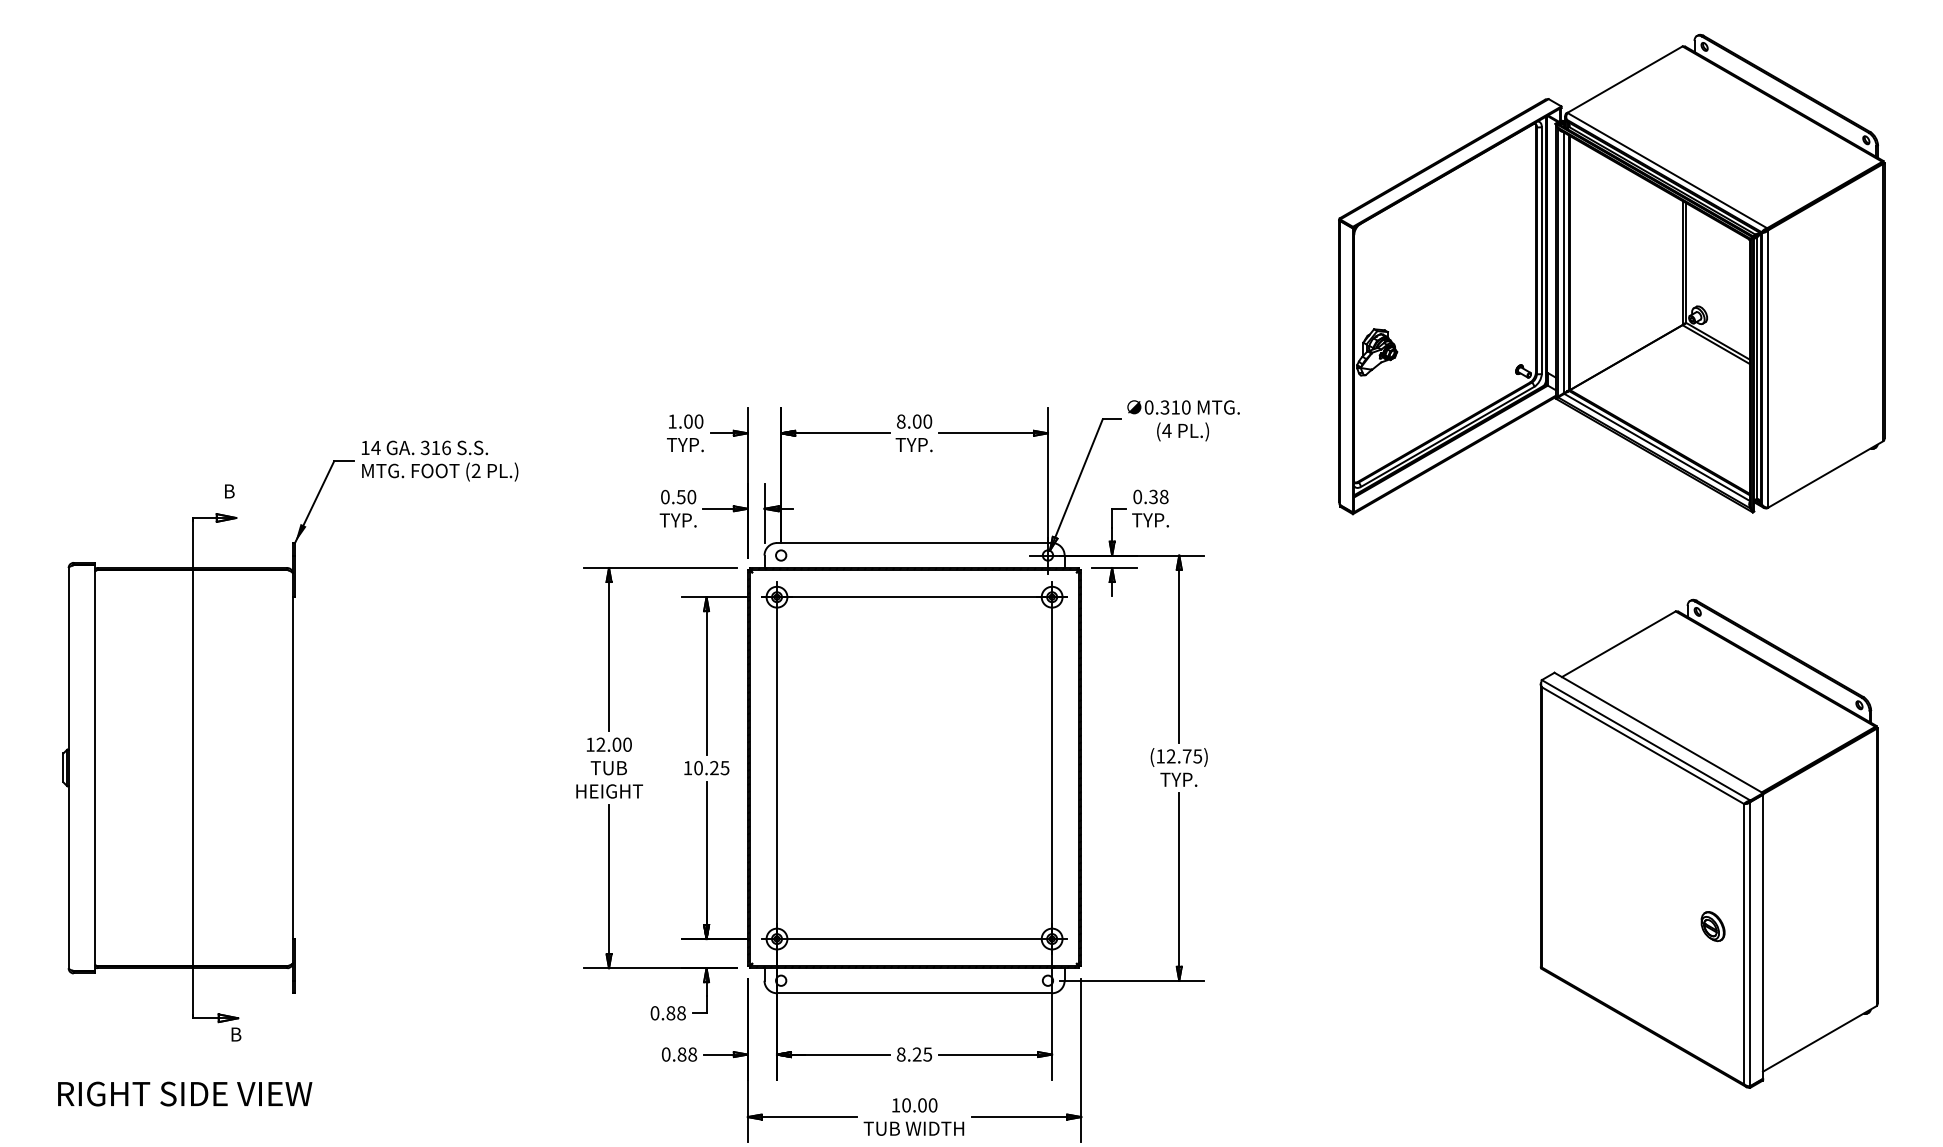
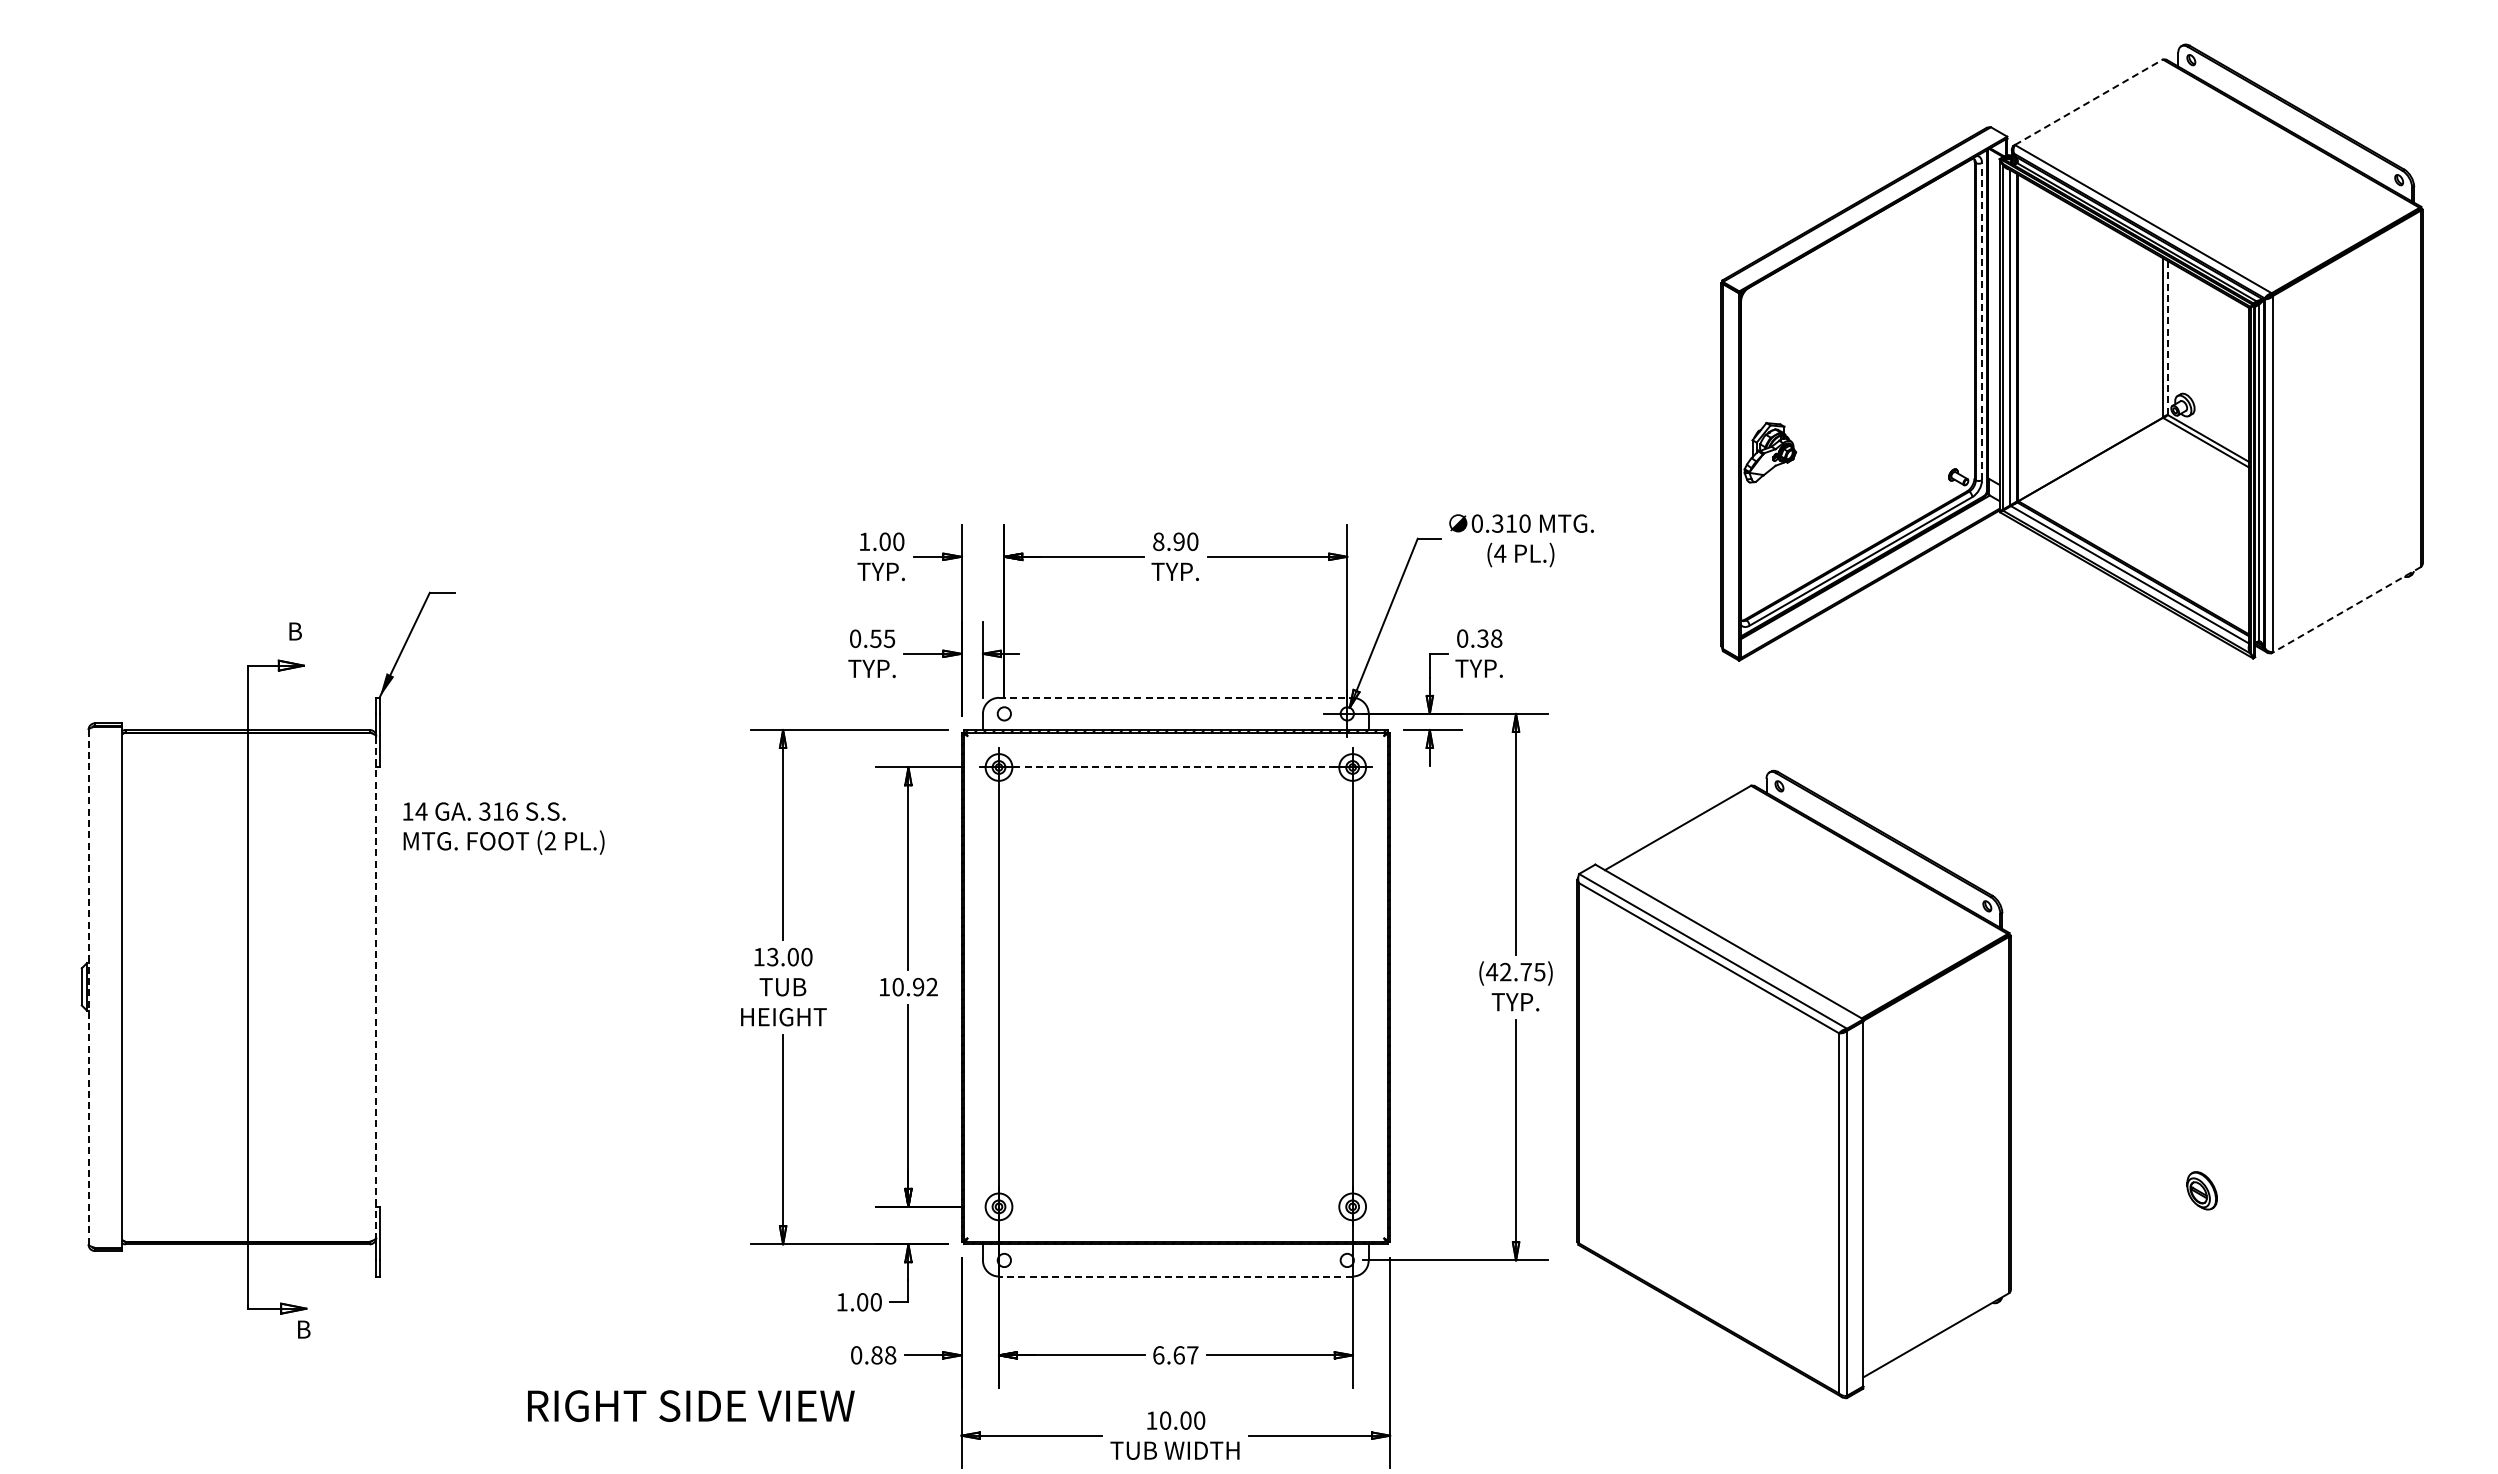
line: (1625, 79) -> (2089, 102), solid -> dashed
line: (1542, 250) -> (1982, 321), solid -> dashed
line: (1686, 263) -> (2167, 338), solid -> dashed
text: (916, 421) -> (1178, 541), 8.00 -> 8.90
text: (439, 461) -> (503, 828), moved
line: (1825, 474) -> (2346, 609), solid -> dashed
text: (691, 496) -> (889, 638), 0.50 -> 0.55
line: (914, 542) -> (1175, 697), solid -> dashed
line: (915, 597) -> (1176, 767), solid -> dashed
text: (600, 745) -> (772, 957), 12.00 -> 13.00
text: (1160, 756) -> (1491, 972), (12.75) -> (42.75)
line: (68, 767) -> (88, 986), solid -> dashed
text: (719, 767) -> (925, 986), 10.25 -> 10.92
line: (292, 768) -> (376, 987), solid -> dashed
part: (1708, 843) -> (1793, 1084), moved
line: (914, 938) -> (1175, 1206), removed
line: (914, 993) -> (1175, 1276), solid -> dashed
text: (667, 1013) -> (858, 1302), 0.88 -> 1.00
text: (914, 1054) -> (1175, 1355), 8.25 -> 6.67
text: (185, 1093) -> (691, 1405), moved

